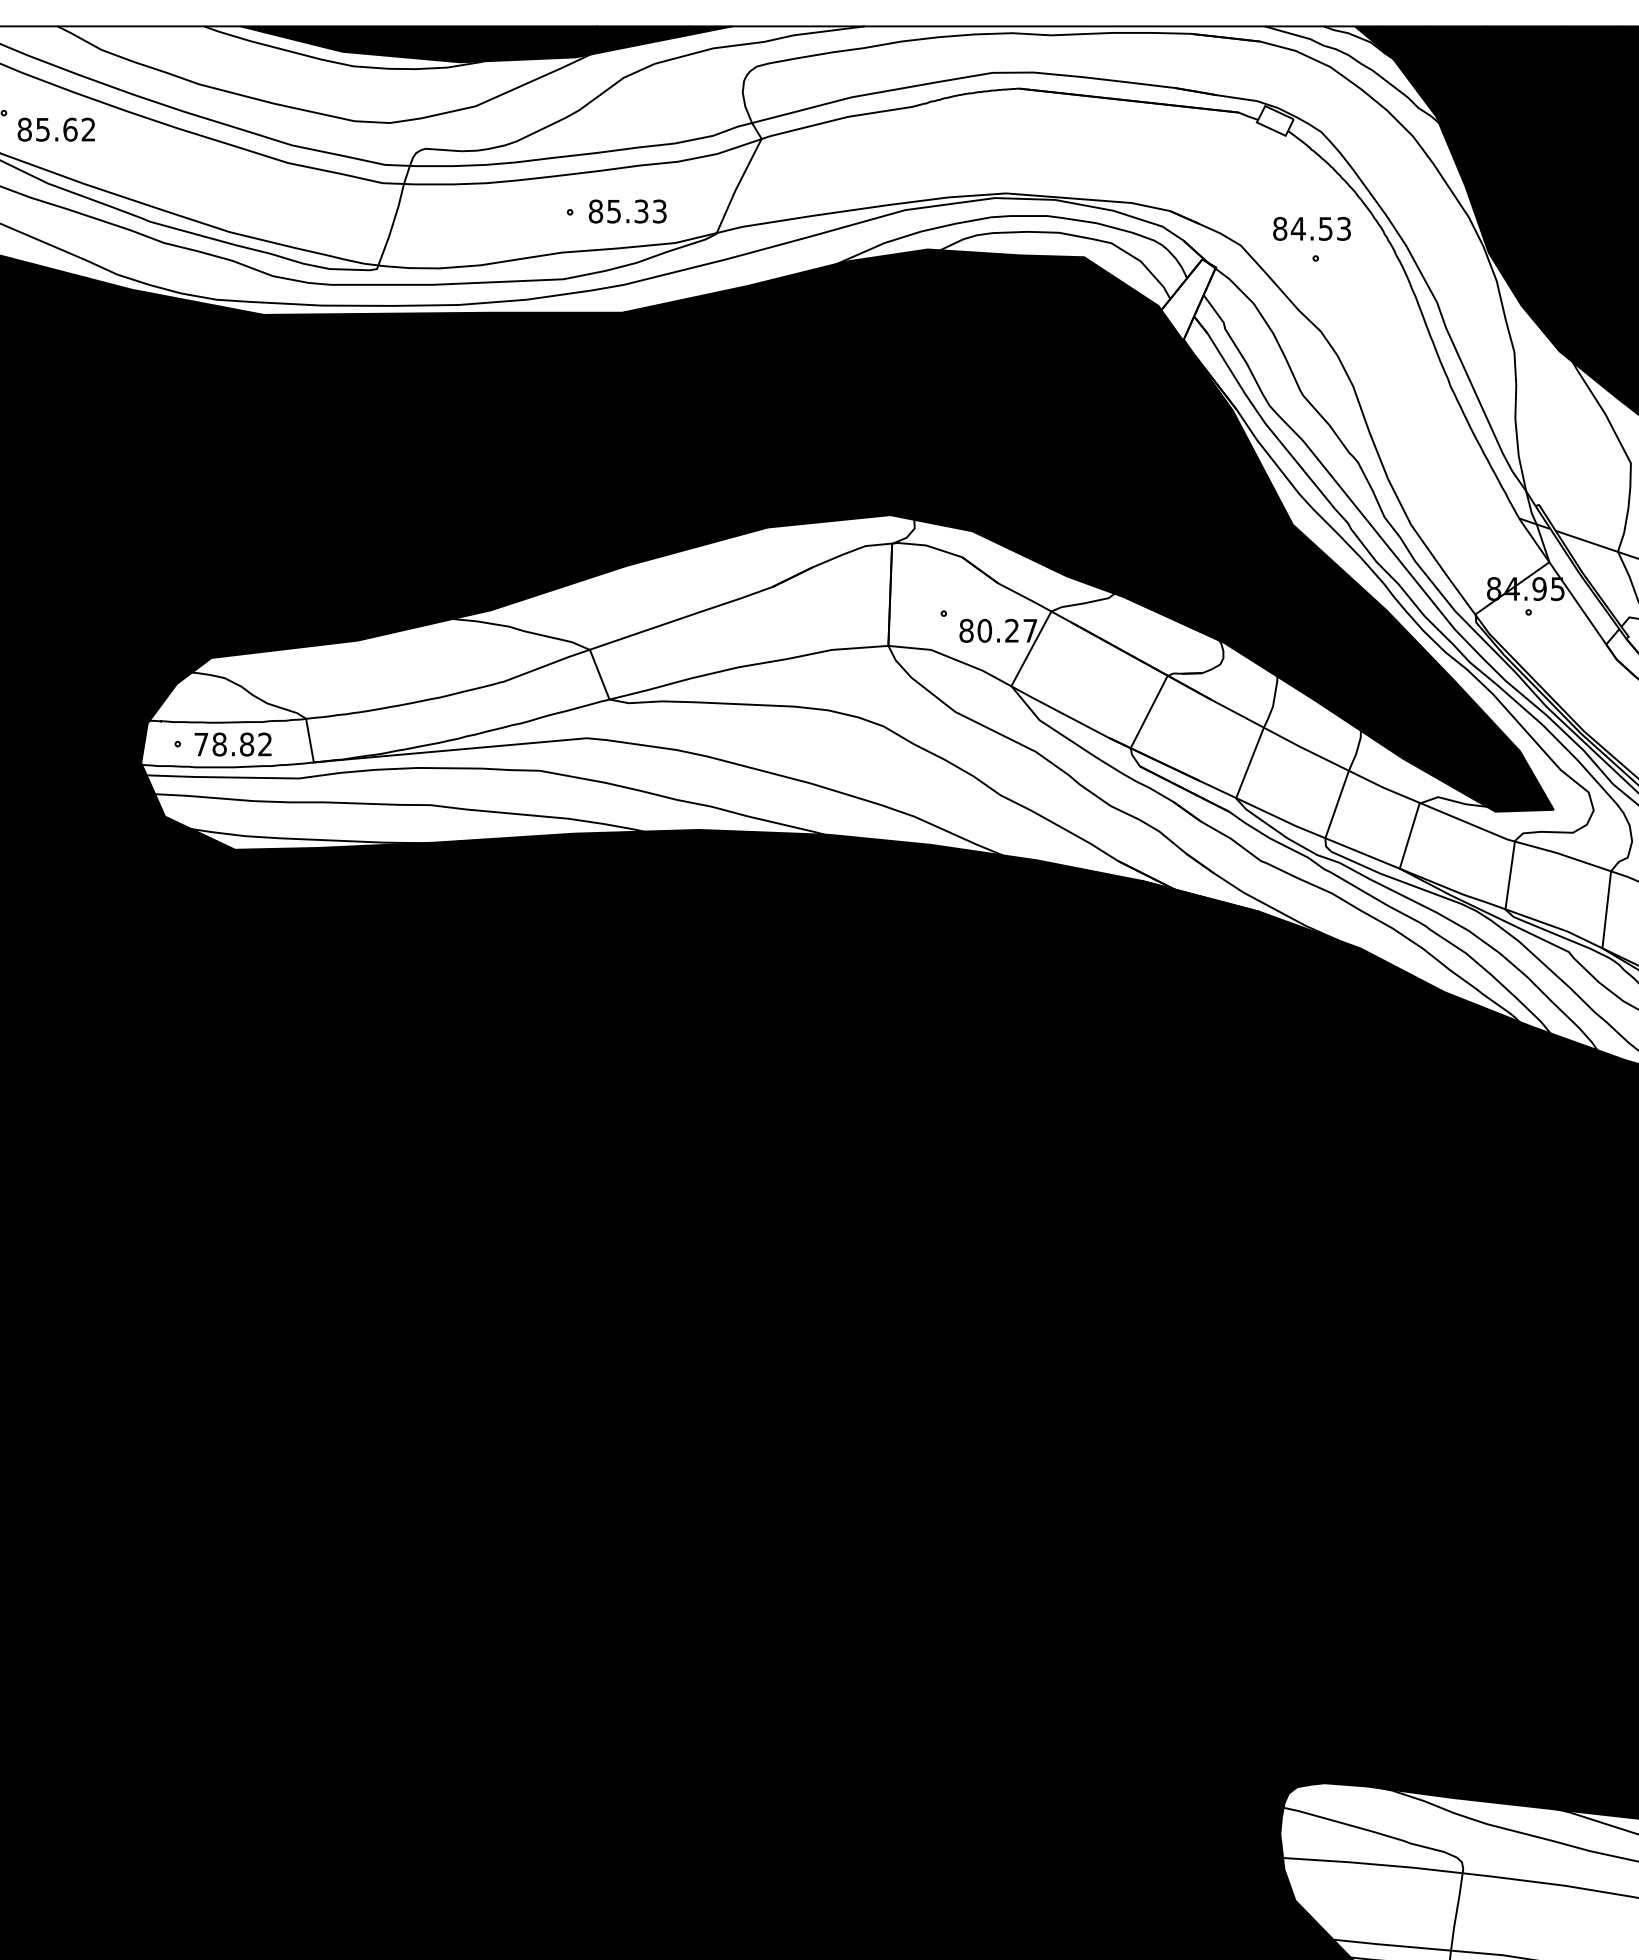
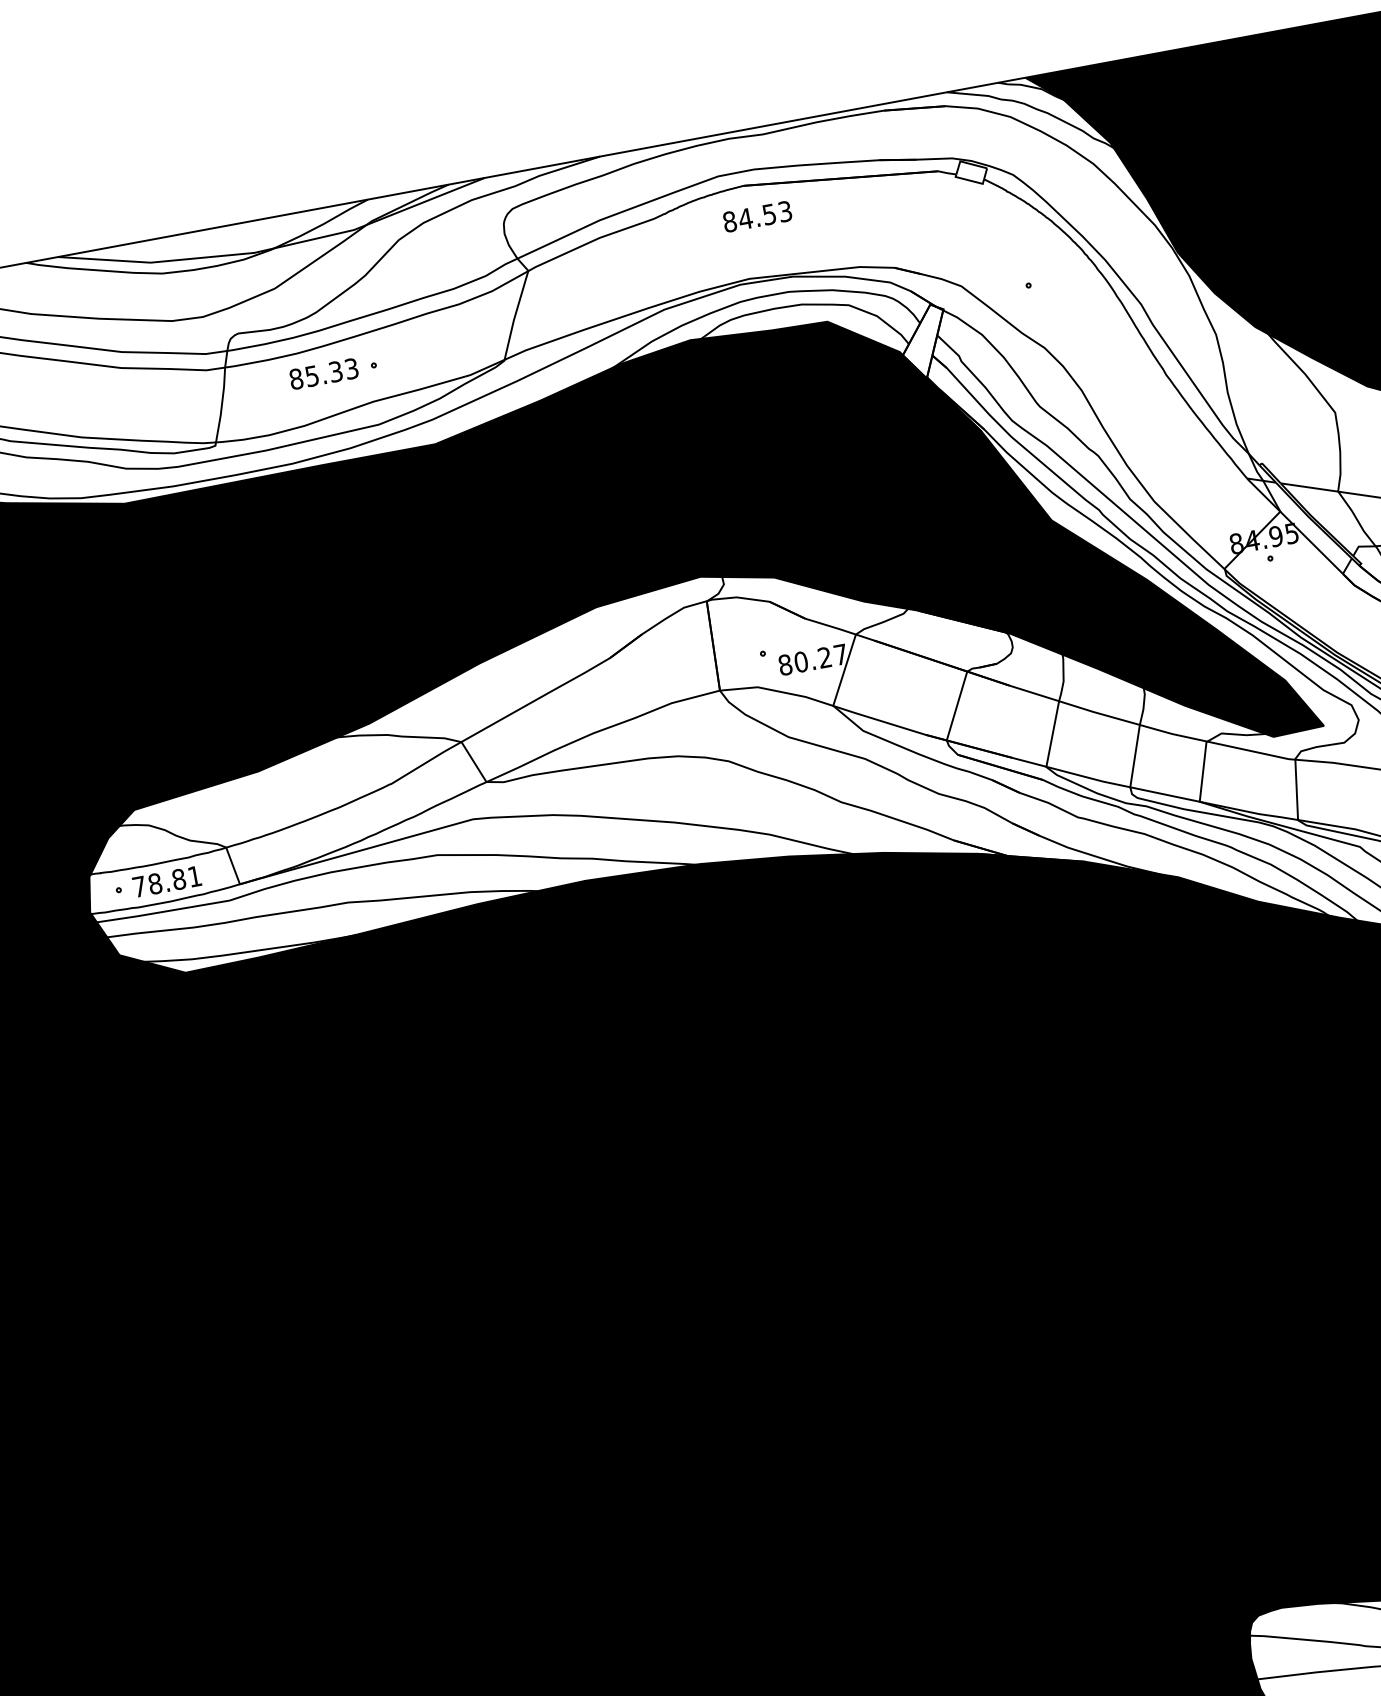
fill: (486, 44) -> (274, 233), removed
text: (627, 211) -> (323, 374), moved
text: (1311, 228) -> (757, 216), moved
text: (264, 744) -> (194, 876), 78.82 -> 78.81

